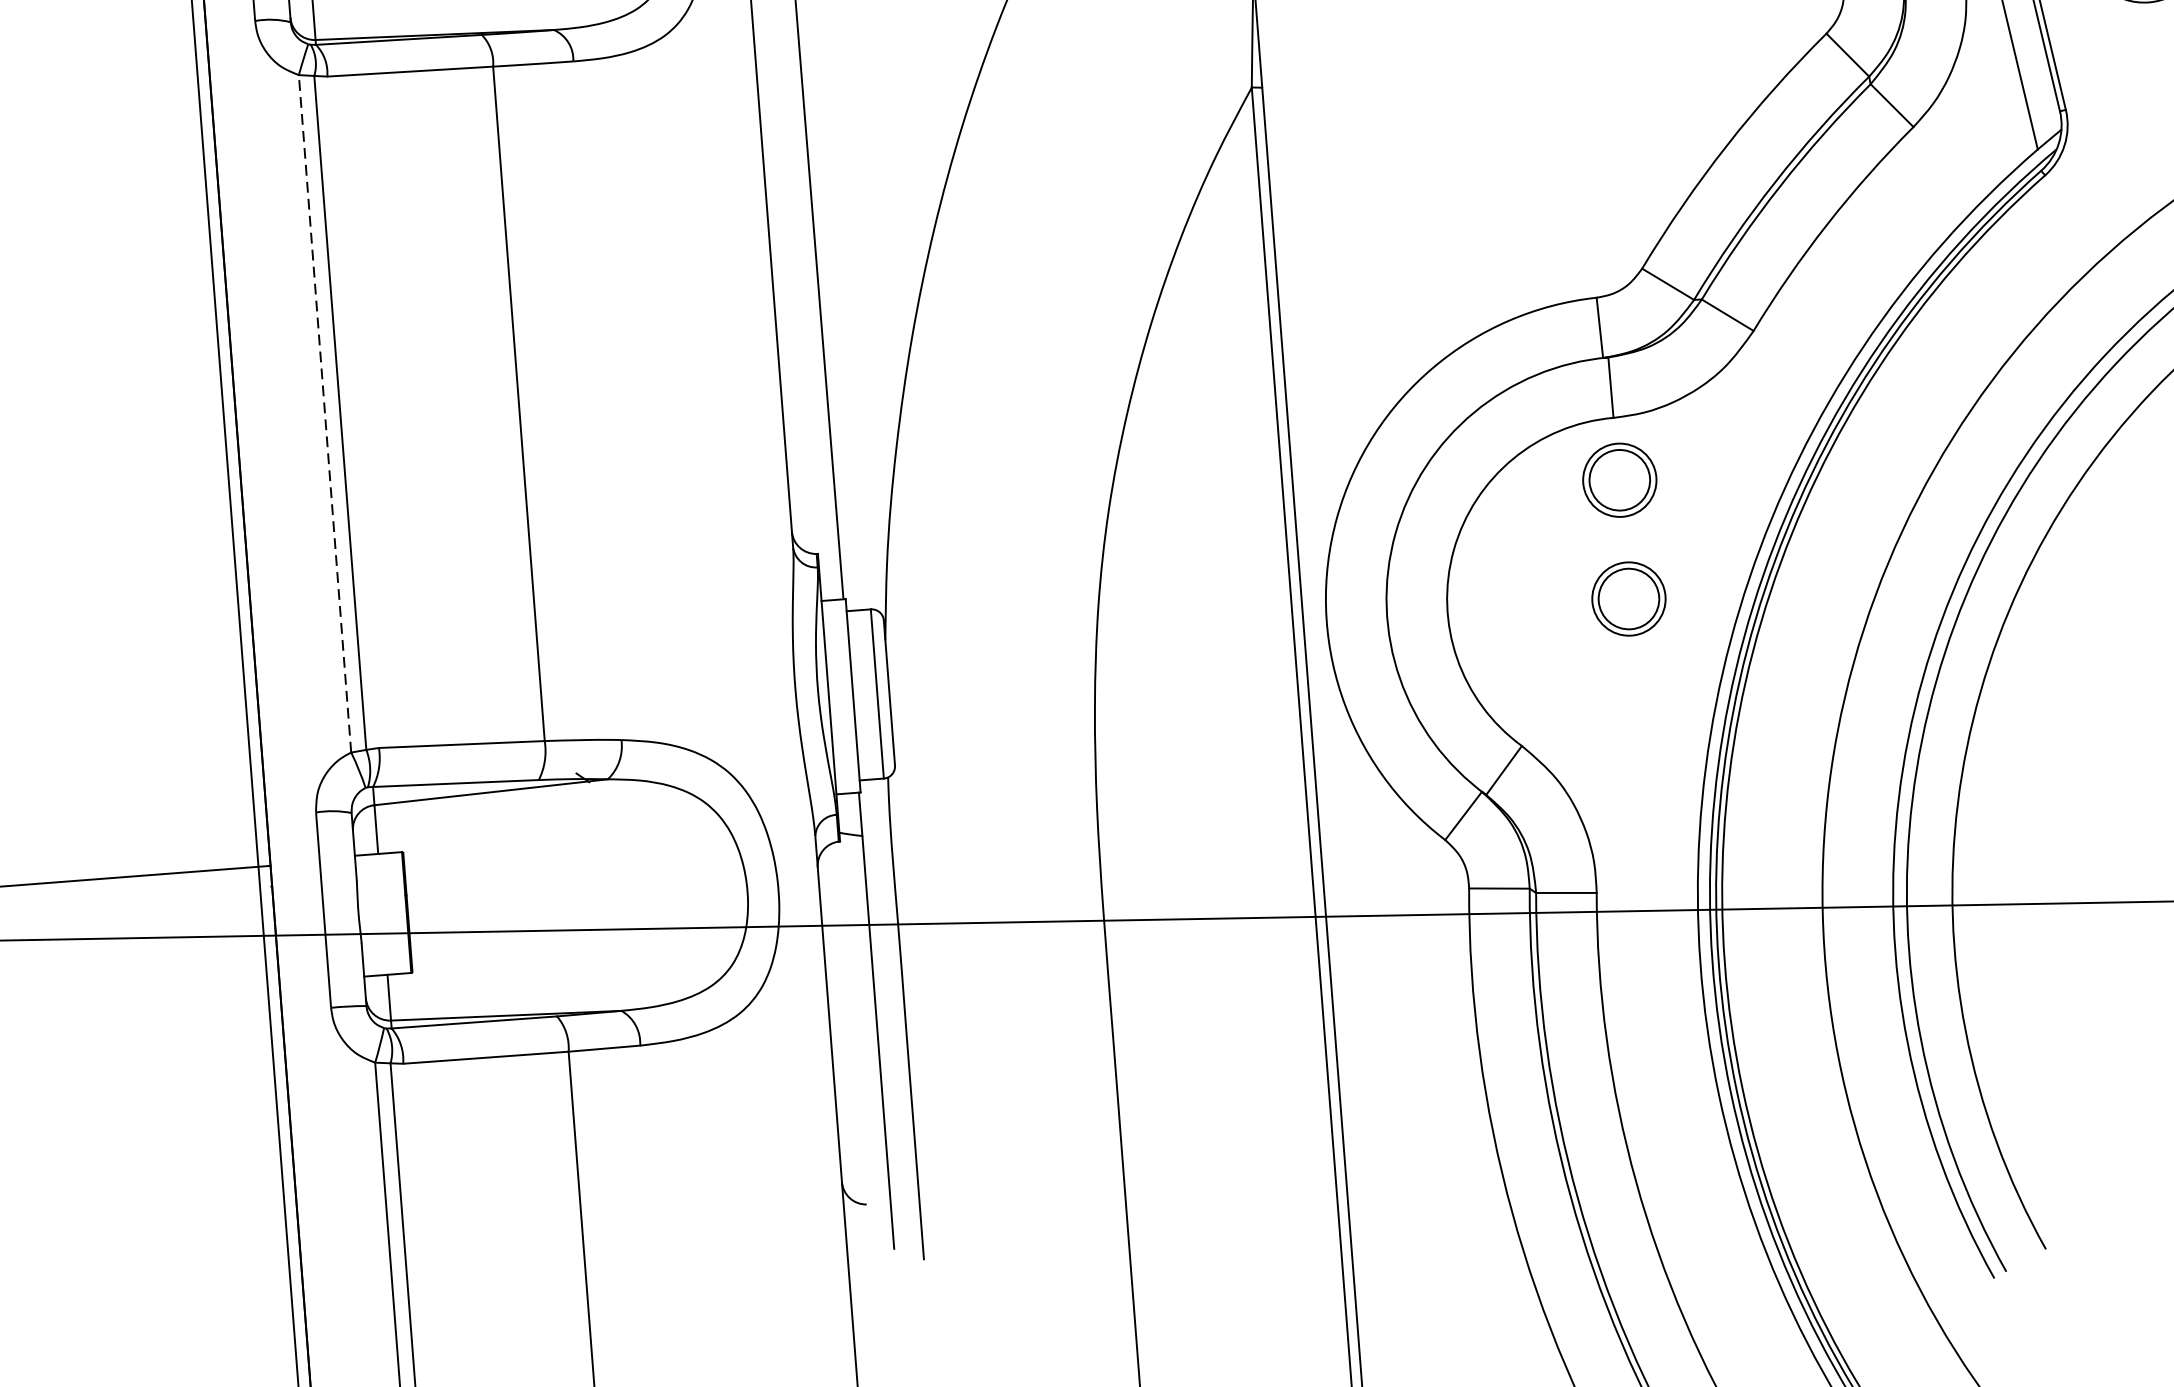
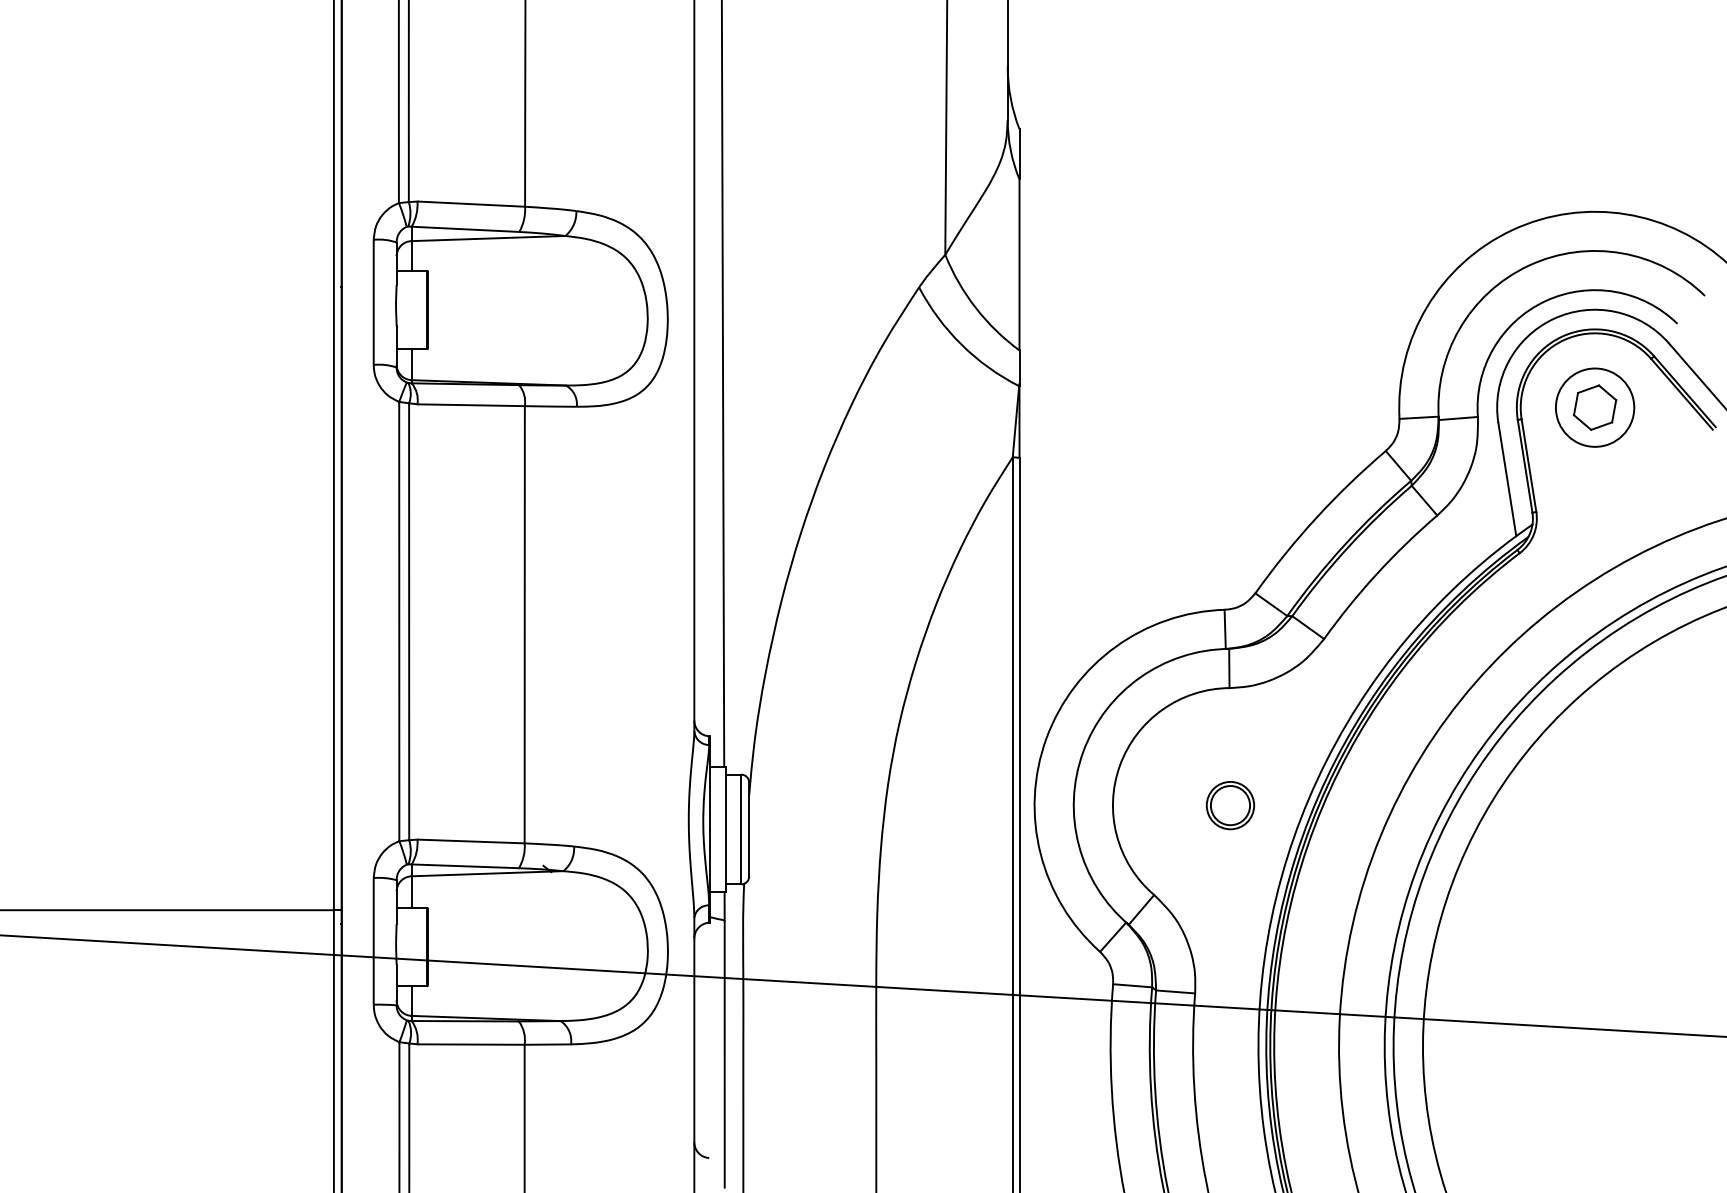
line: (325, 413) -> (399, 621), dashed -> solid
part: (1619, 480) -> (1230, 728), removed

